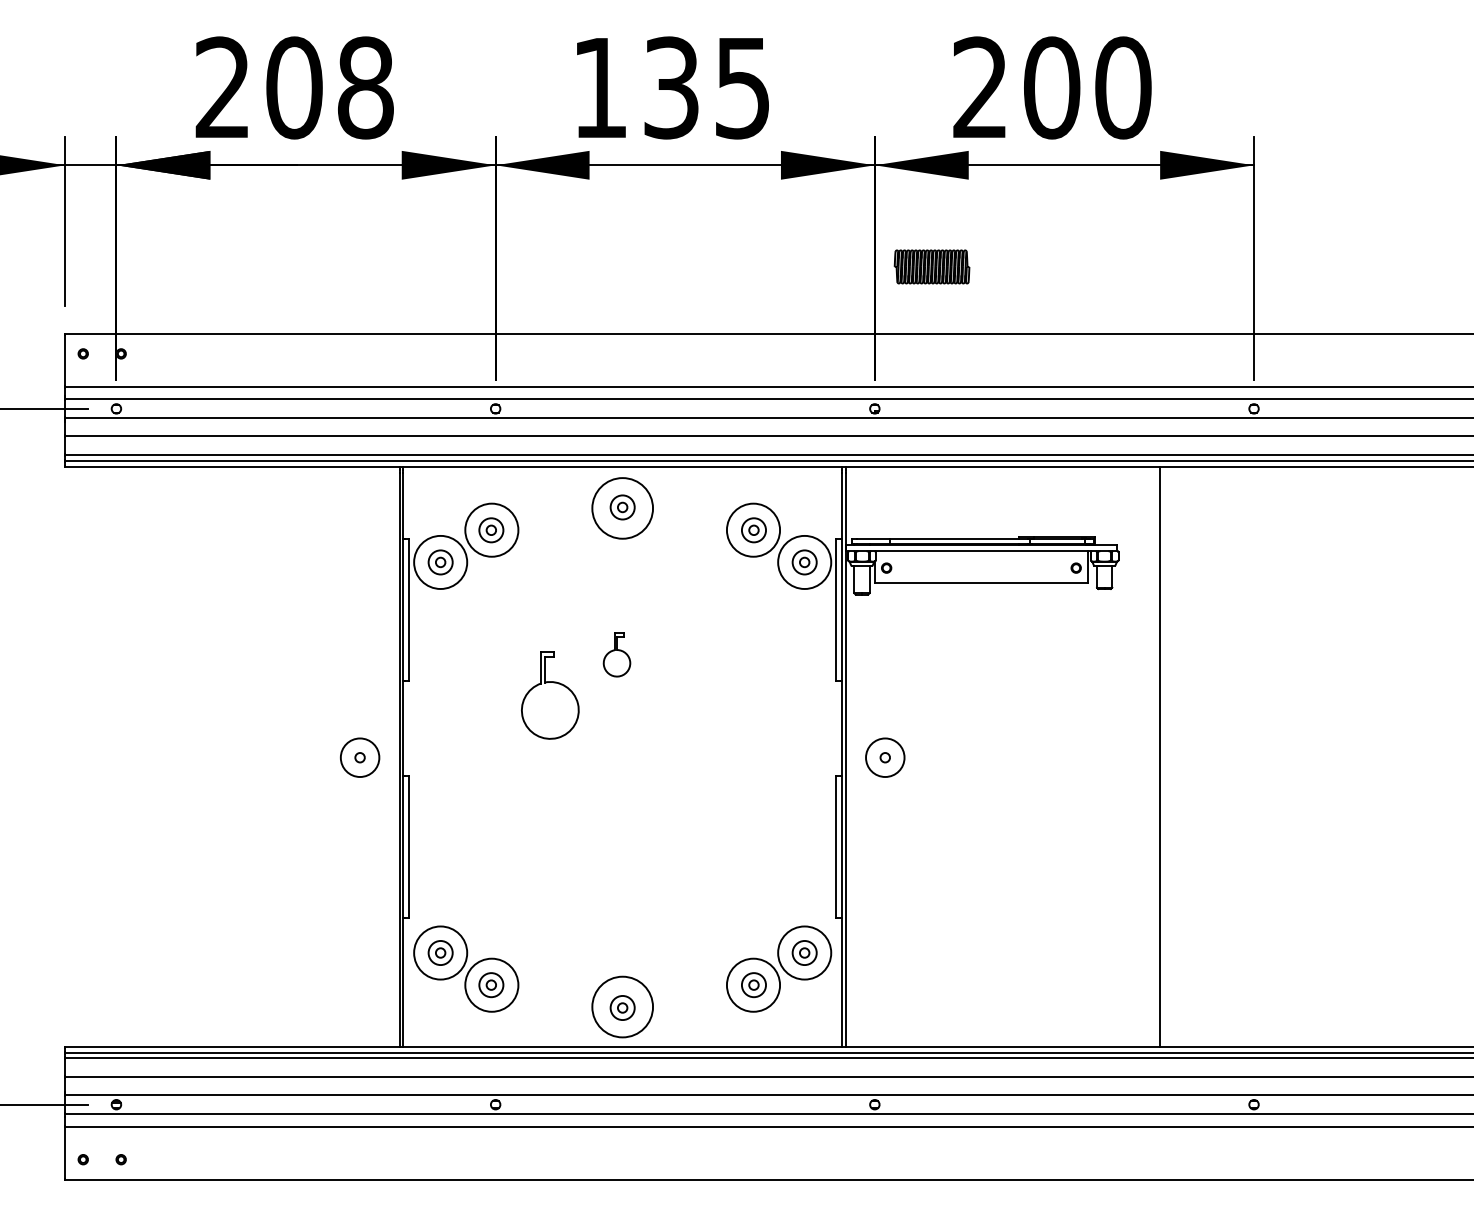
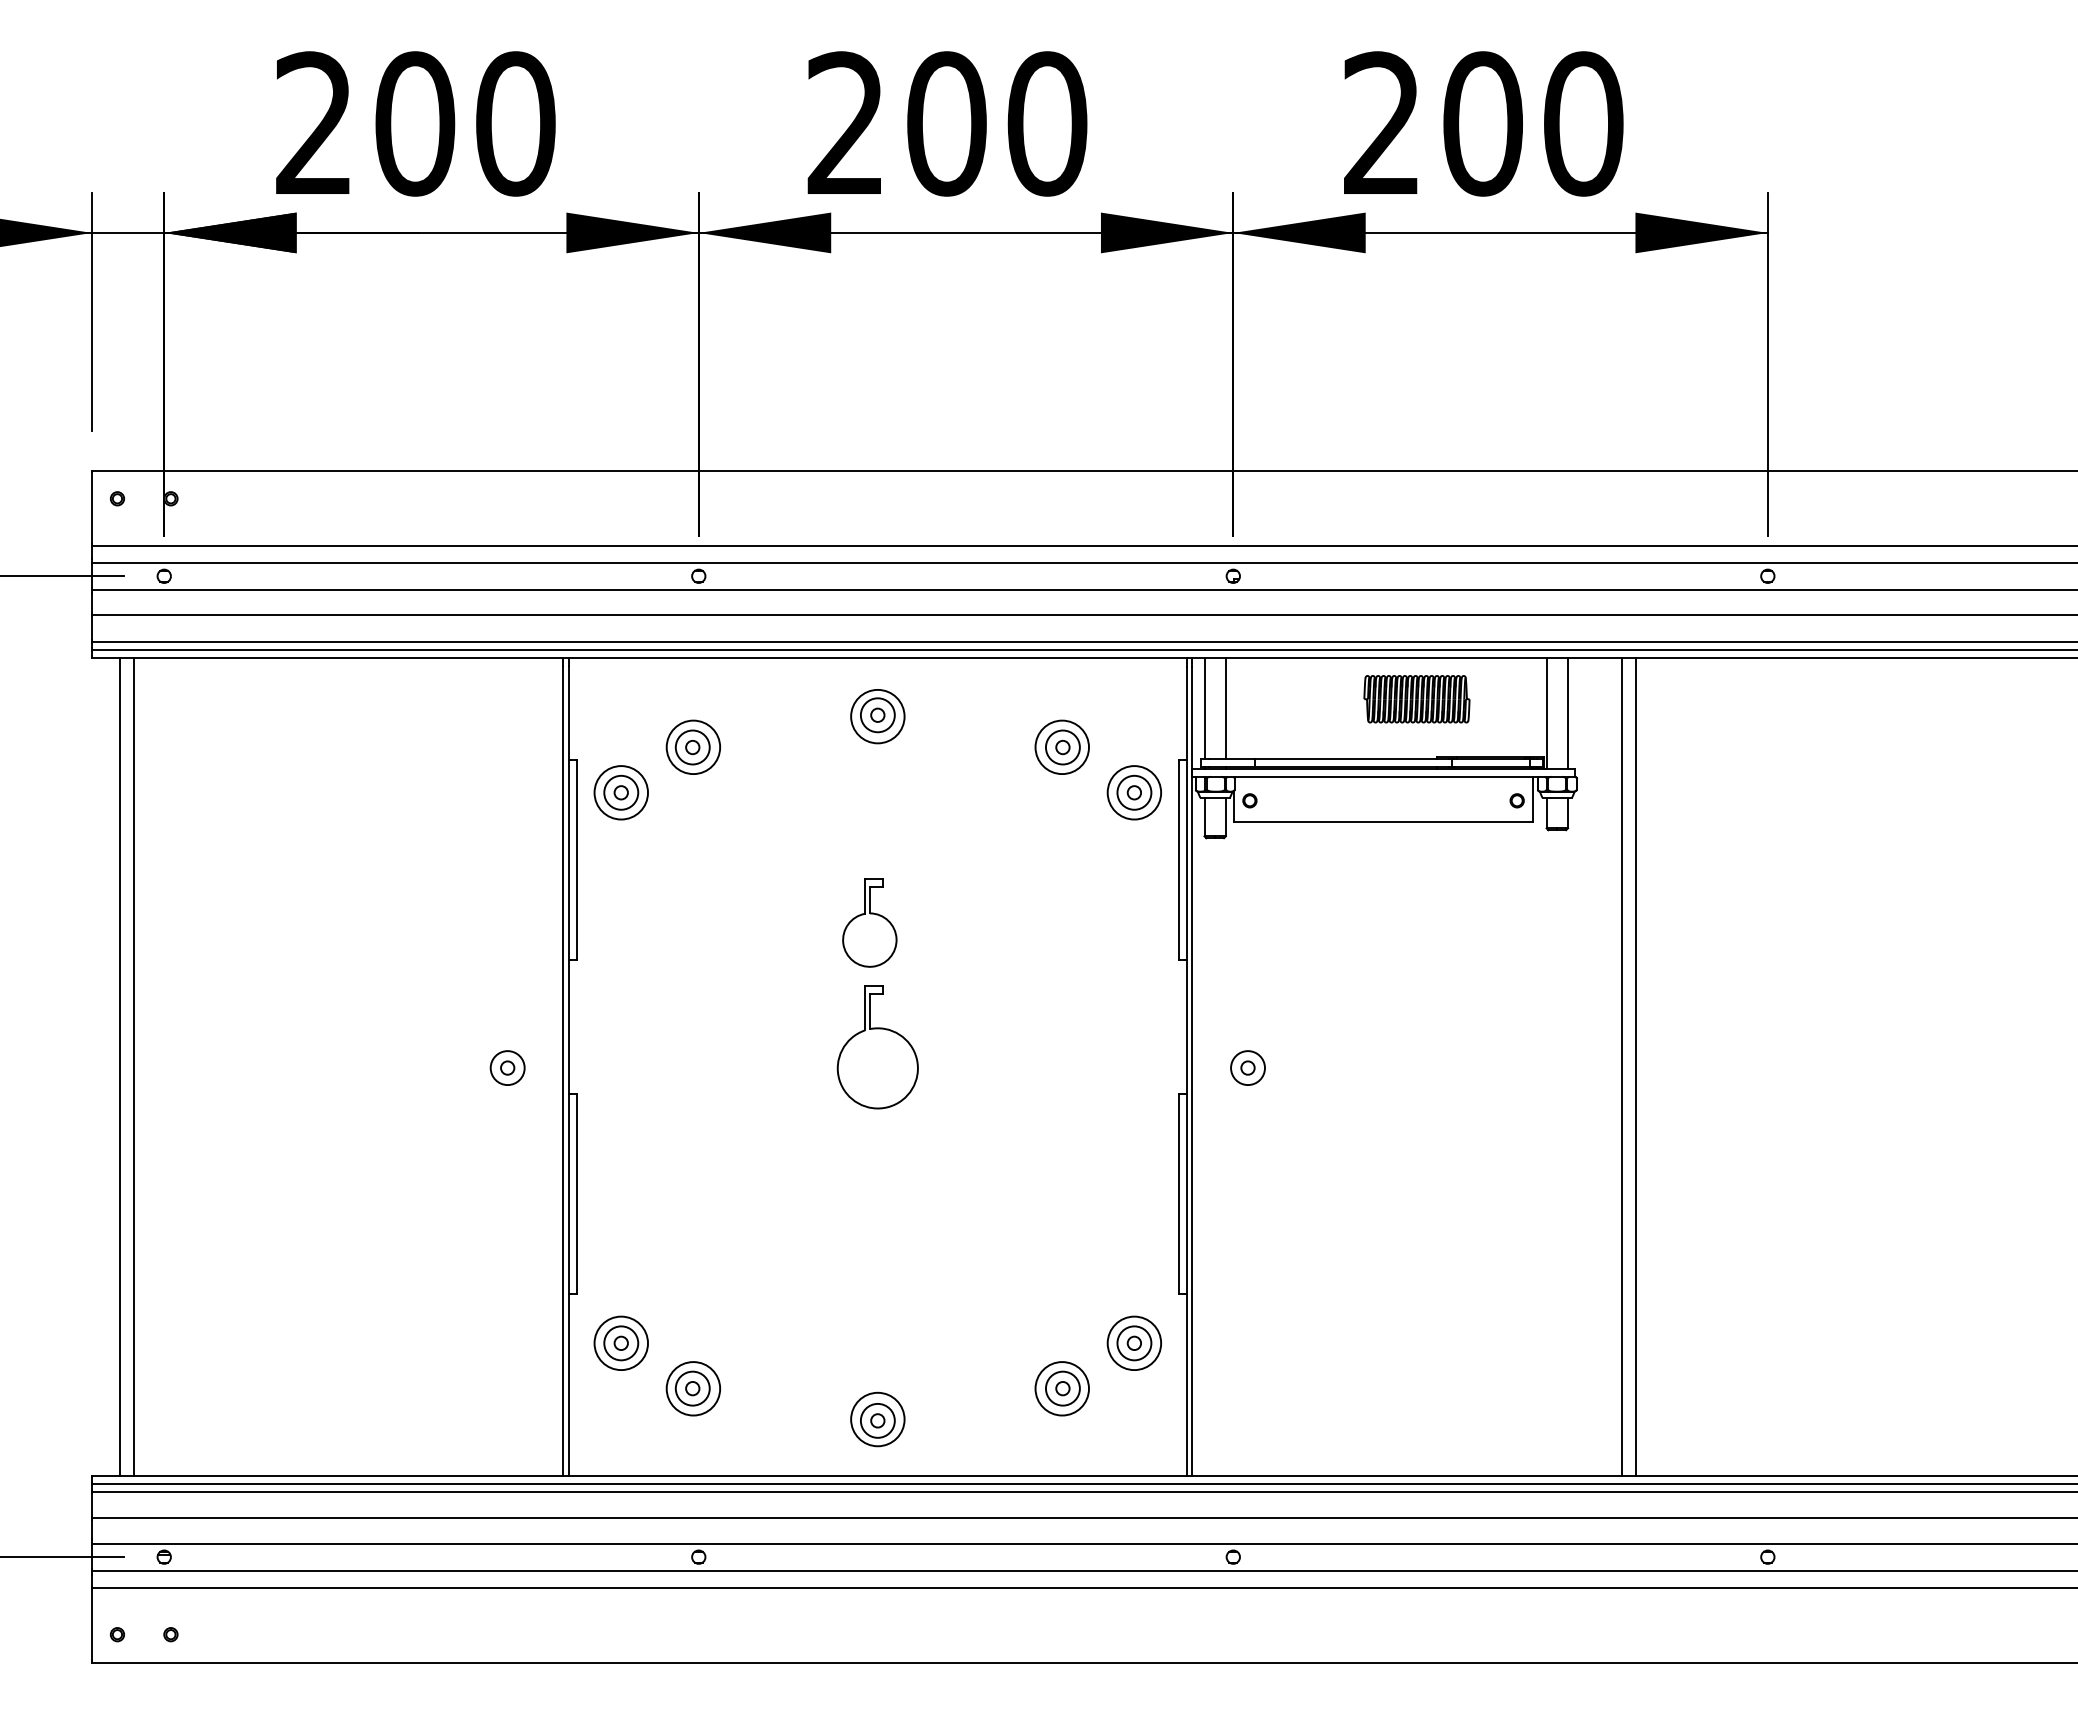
text: (365, 87) -> (515, 123), 208 -> 200
text: (672, 87) -> (947, 123), 135 -> 200
part: (931, 267) -> (1416, 699), moved
line: (854, 502) -> (1204, 708), added
line: (869, 502) -> (1225, 708), added
line: (1097, 505) -> (1546, 712), added
line: (1111, 505) -> (1567, 712), added
circle: (622, 508) -> (877, 716), size x0.62
circle: (491, 530) -> (693, 747), size x0.71
circle: (753, 530) -> (1062, 747), size x0.71
circle: (440, 562) -> (621, 792), size x0.71
circle: (804, 562) -> (1134, 792), size x0.71
part: (616, 654) -> (869, 922), size x1.43
part: (550, 695) -> (877, 1047), moved
line: (84, 756) -> (119, 1066), added
line: (94, 756) -> (133, 1066), added
line: (1150, 756) -> (1621, 1066), added
circle: (359, 758) -> (507, 1068), size x0.62
circle: (884, 758) -> (1247, 1068), size x0.62
circle: (440, 953) -> (621, 1343), size x0.71
circle: (804, 953) -> (1134, 1343), size x0.71
circle: (491, 985) -> (693, 1388), size x0.71
circle: (753, 985) -> (1062, 1388), size x0.71
circle: (622, 1007) -> (877, 1419), size x0.62

